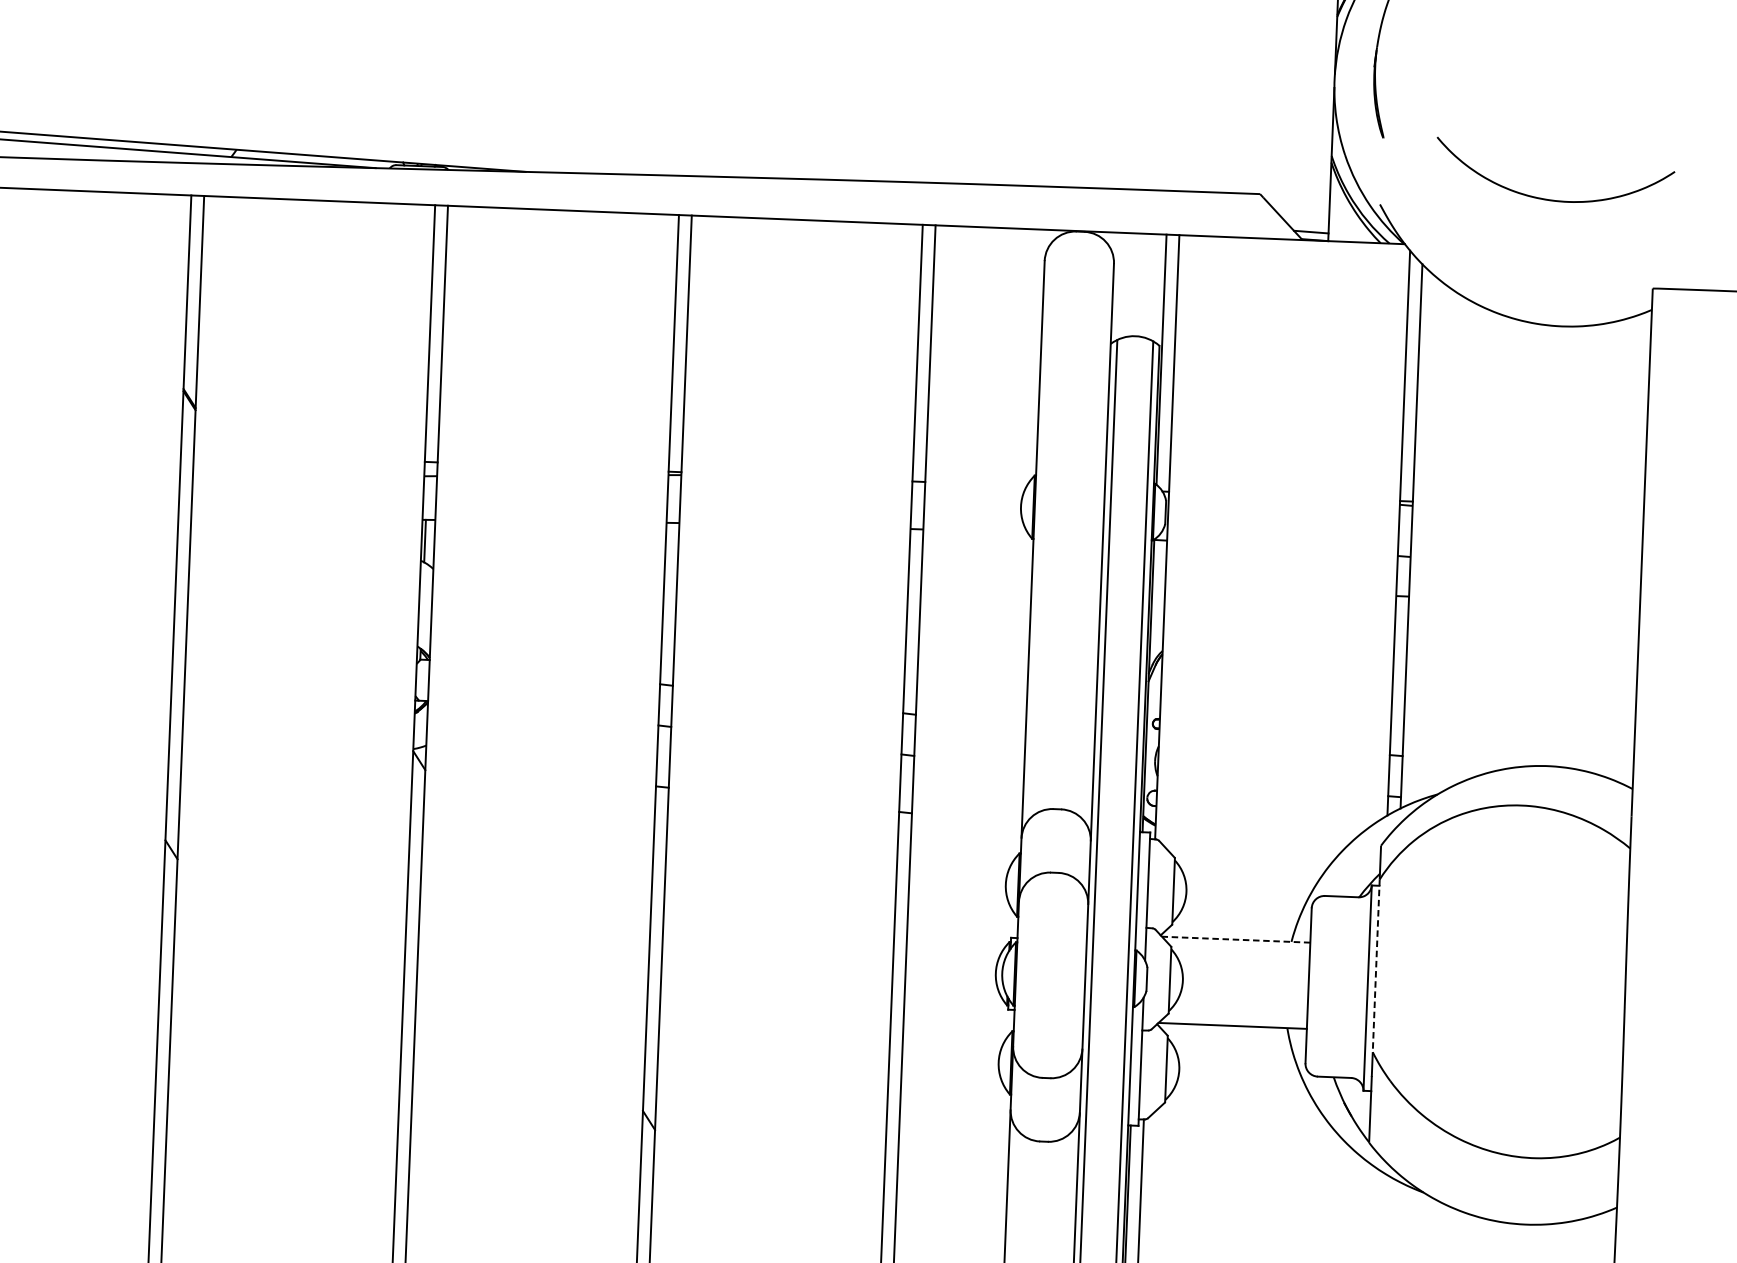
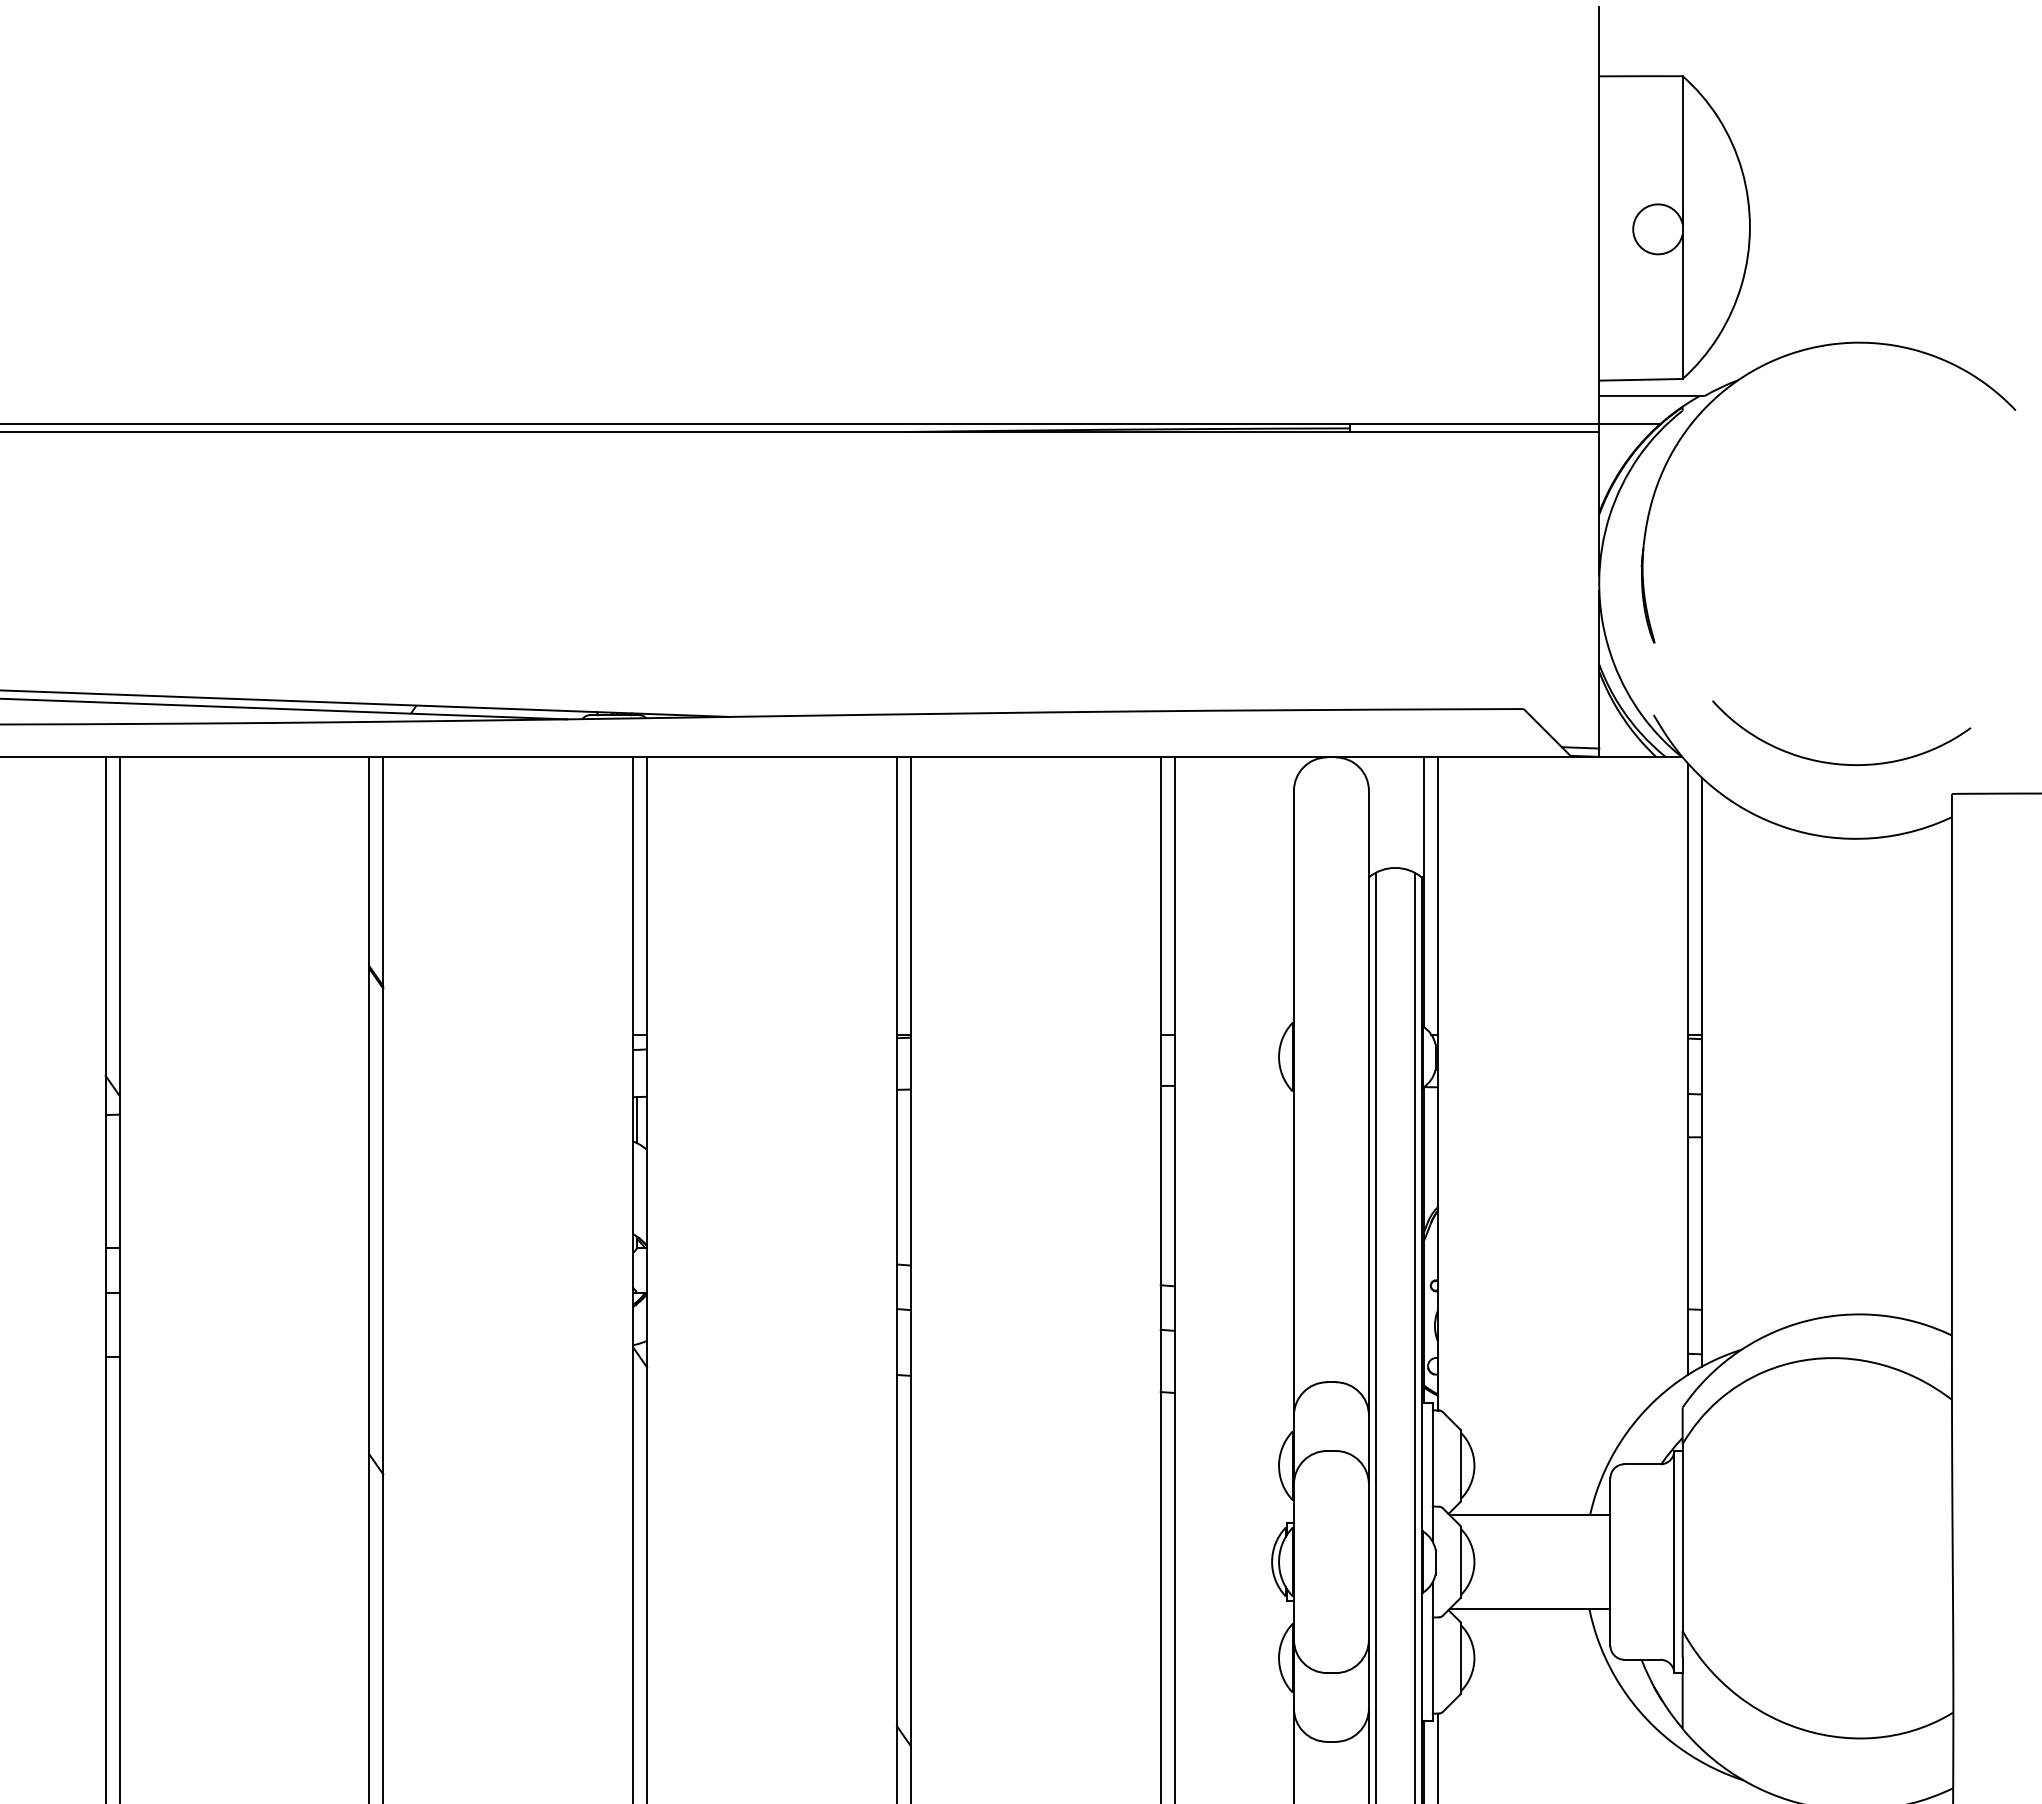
part: (1554, 199) -> (1841, 763), moved
line: (1235, 939) -> (1529, 1515), dashed -> solid
line: (1376, 966) -> (1682, 1538), dashed -> solid

